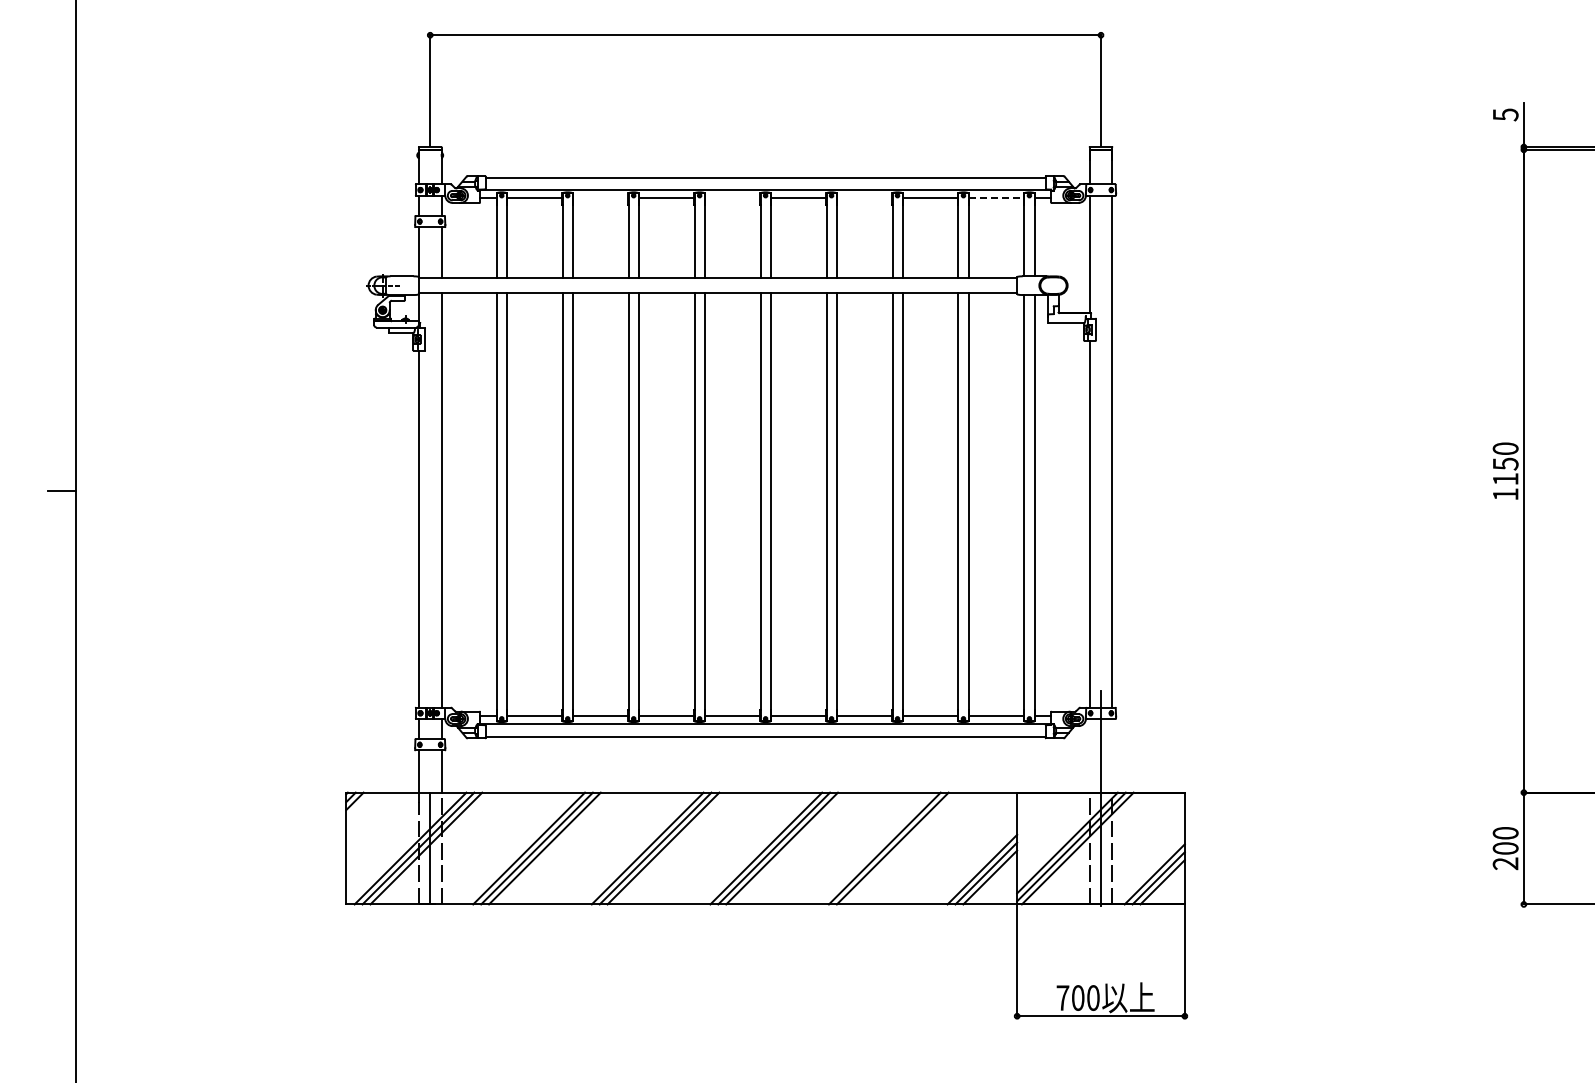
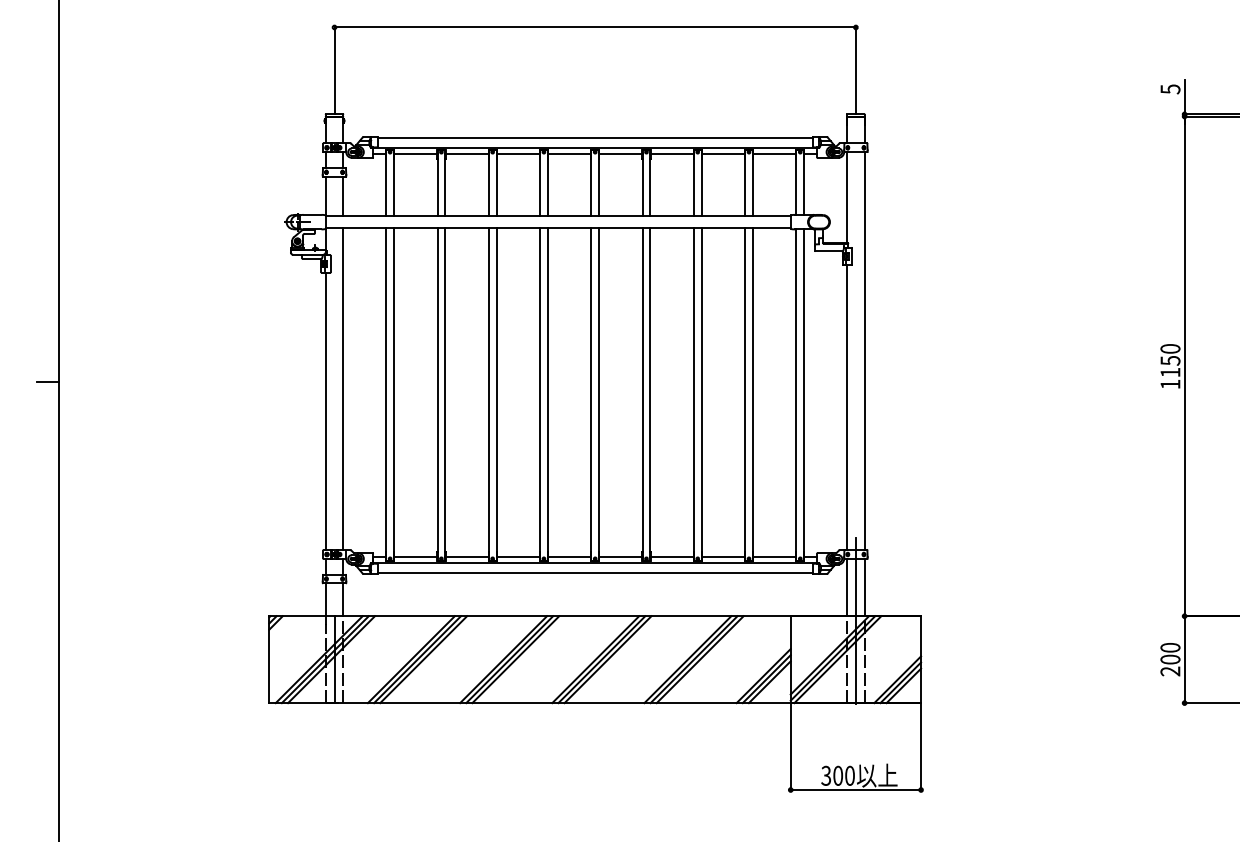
line: (600, 198) -> (466, 154), added
line: (732, 198) -> (569, 154), added
line: (864, 198) -> (672, 154), added
line: (996, 198) -> (774, 154), dashed -> solid
line: (1089, 755) -> (846, 587), added
line: (1112, 755) -> (864, 587), added
line: (900, 848) -> (700, 659), added
text: (1062, 997) -> (825, 775), 700 -> 300

